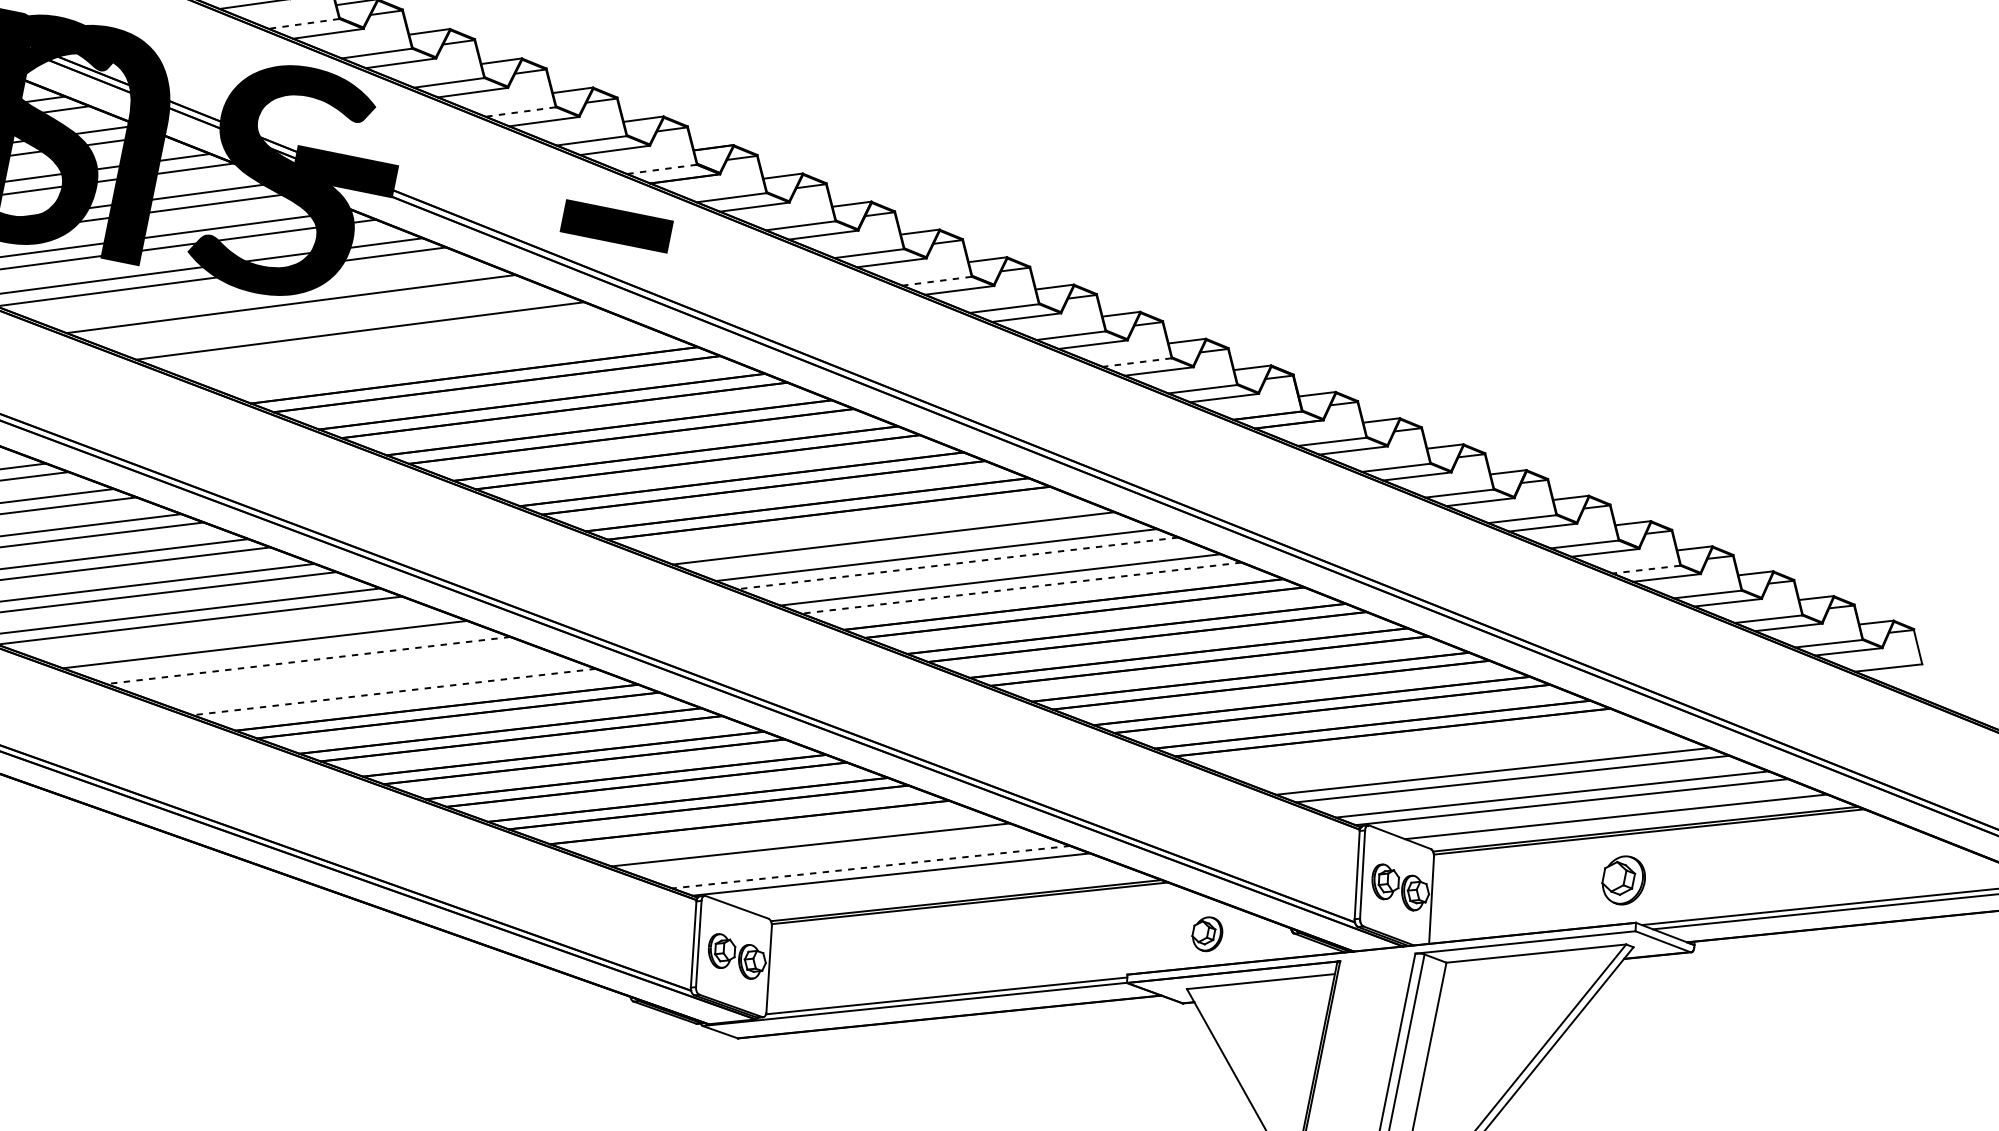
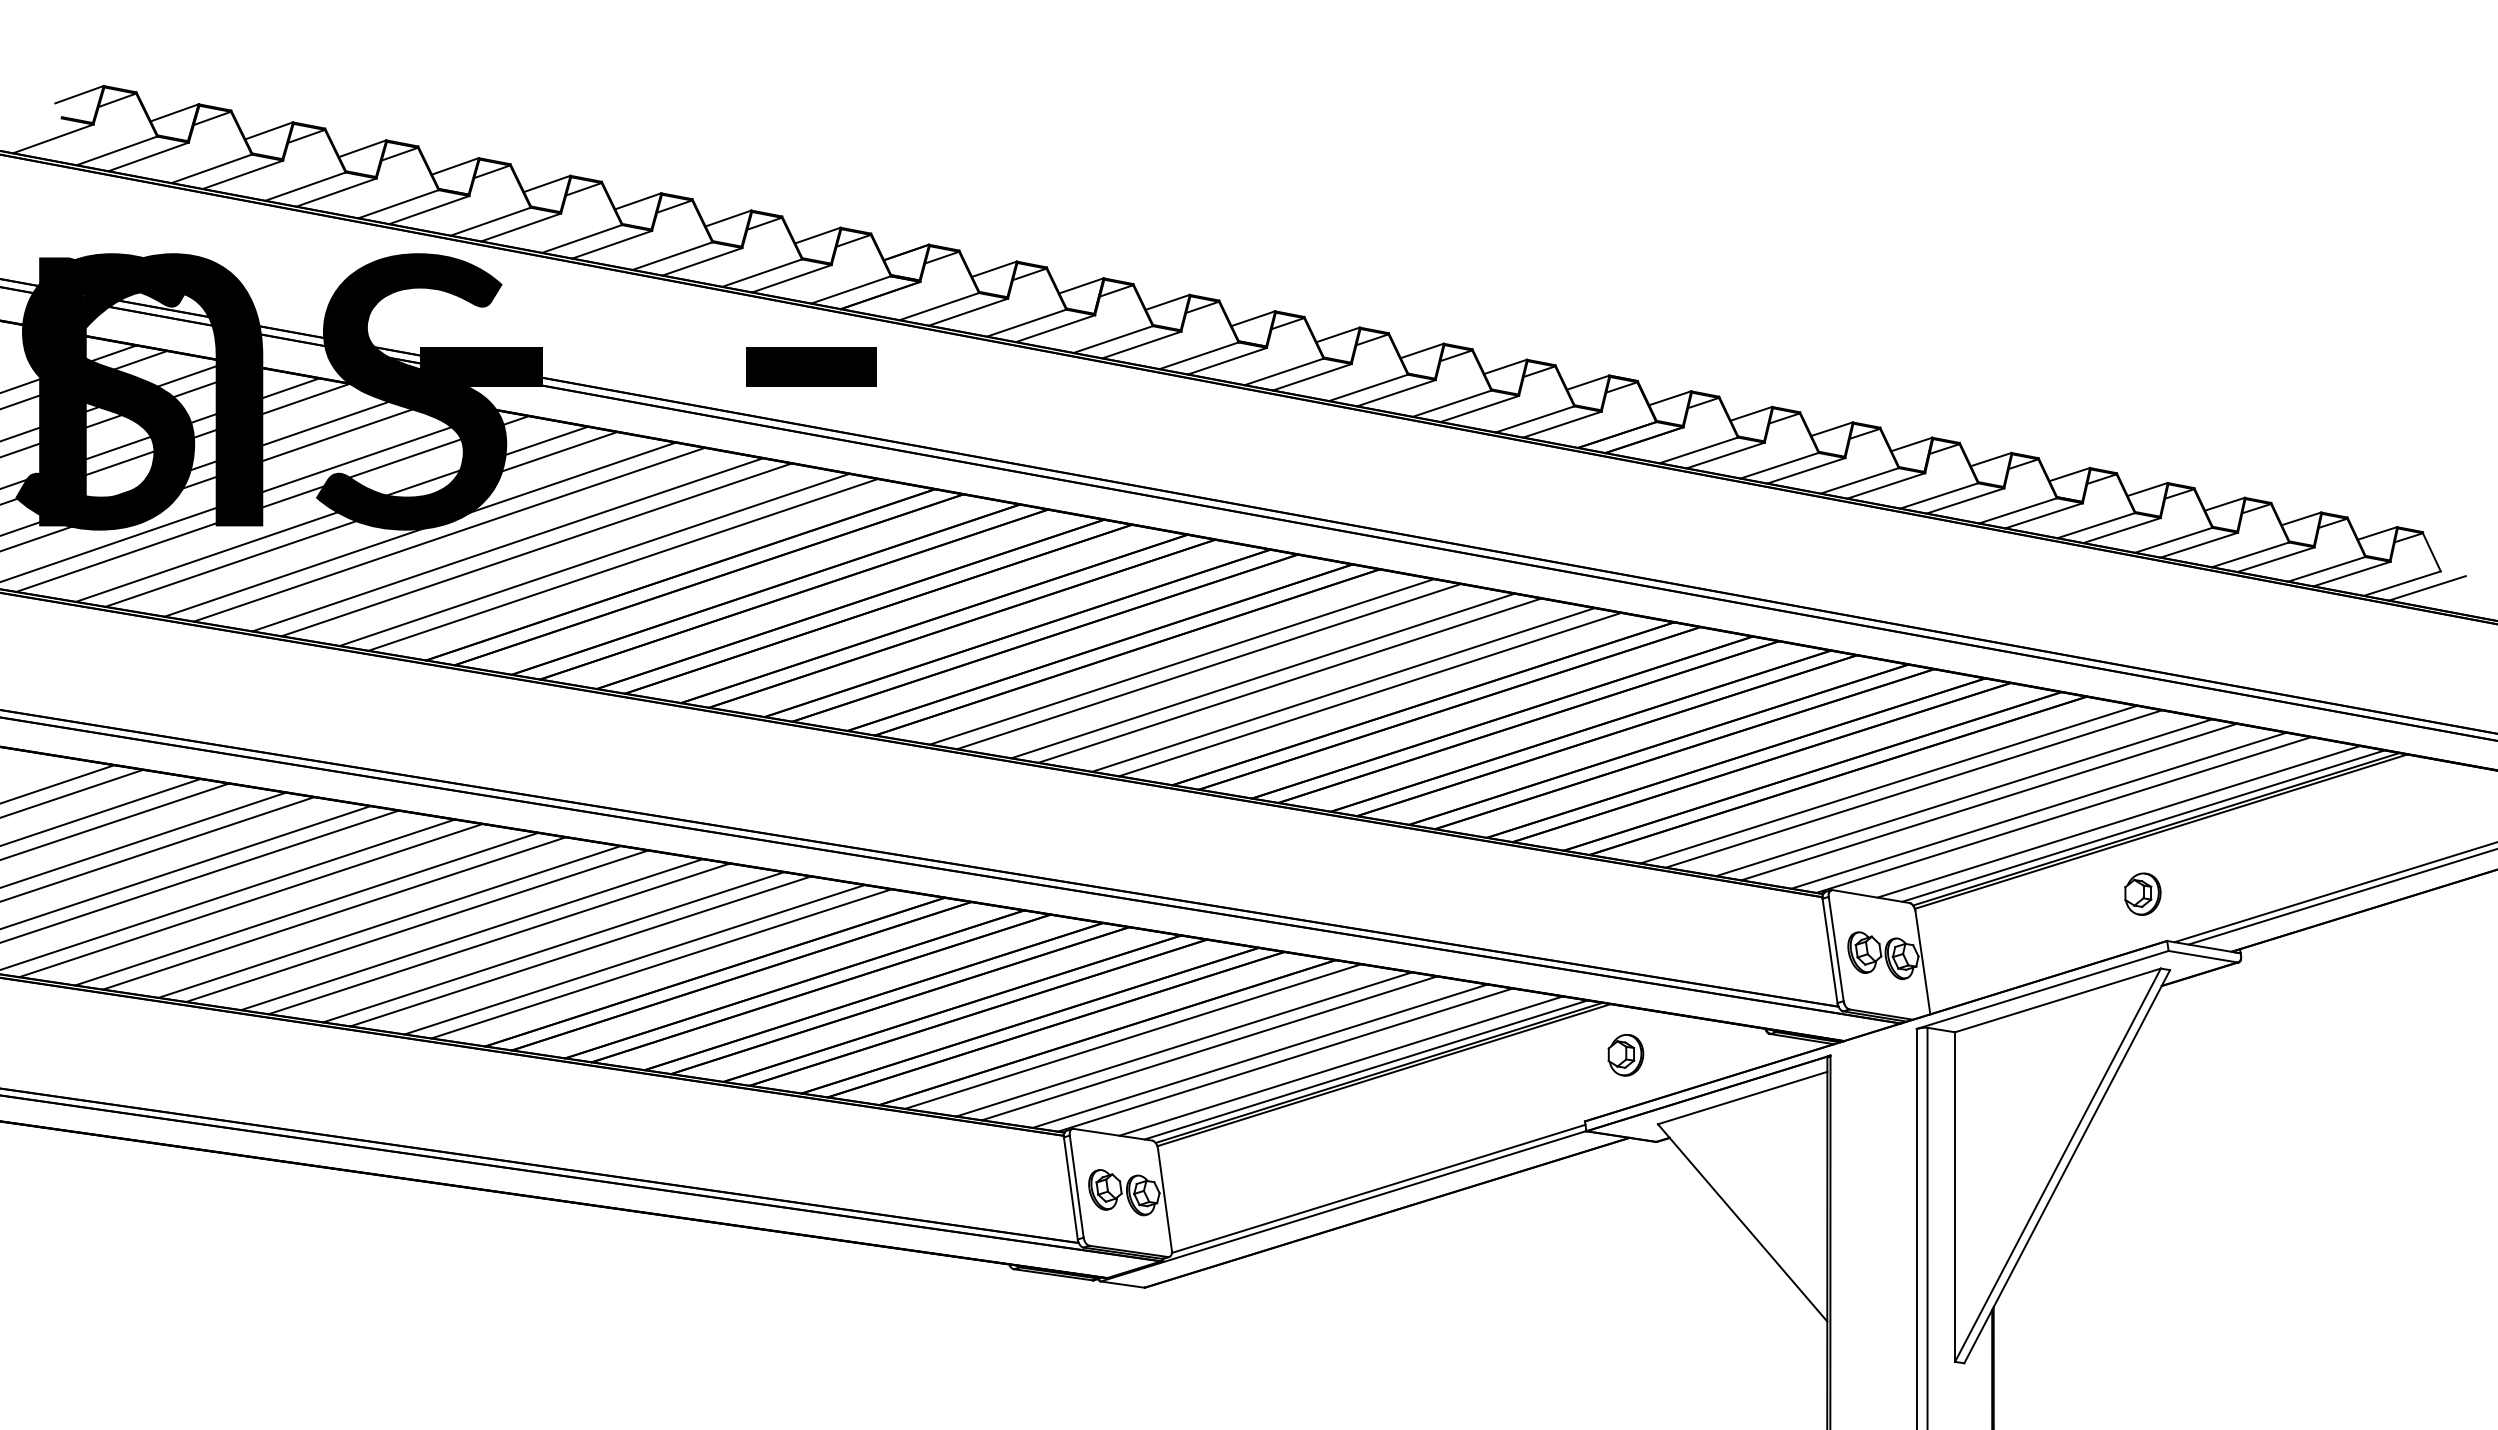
line: (303, 24) -> (398, 204), dashed -> solid
line: (520, 112) -> (672, 256), dashed -> solid
line: (661, 169) -> (850, 290), dashed -> solid
line: (937, 281) -> (1199, 355), dashed -> solid
line: (267, 294) -> (419, 529), added
line: (337, 321) -> (507, 544), added
line: (406, 348) -> (594, 559), added
line: (428, 357) -> (622, 564), added
line: (1136, 362) -> (1451, 403), dashed -> solid
line: (871, 529) -> (1181, 661), added
line: (957, 563) -> (1289, 680), dashed -> solid
line: (1646, 569) -> (2096, 525), dashed -> solid
line: (1021, 587) -> (1369, 694), dashed -> solid
line: (242, 636) -> (471, 934), added
line: (308, 660) -> (553, 947), dashed -> solid
line: (329, 668) -> (580, 951), added
line: (1907, 676) -> (2426, 588), added
line: (372, 683) -> (634, 959), added
line: (394, 691) -> (661, 963), dashed -> solid
line: (1432, 747) -> (1888, 784), added
line: (1452, 755) -> (1913, 788), added
line: (1635, 823) -> (2143, 825), added
line: (770, 829) -> (1133, 1036), added
line: (830, 852) -> (1209, 1048), added
line: (870, 867) -> (1259, 1056), dashed -> solid
part: (1623, 879) -> (2142, 893), size x0.71
line: (935, 888) -> (1340, 1065), added
line: (955, 895) -> (1365, 1069), added
part: (1207, 934) -> (1625, 1055), moved

